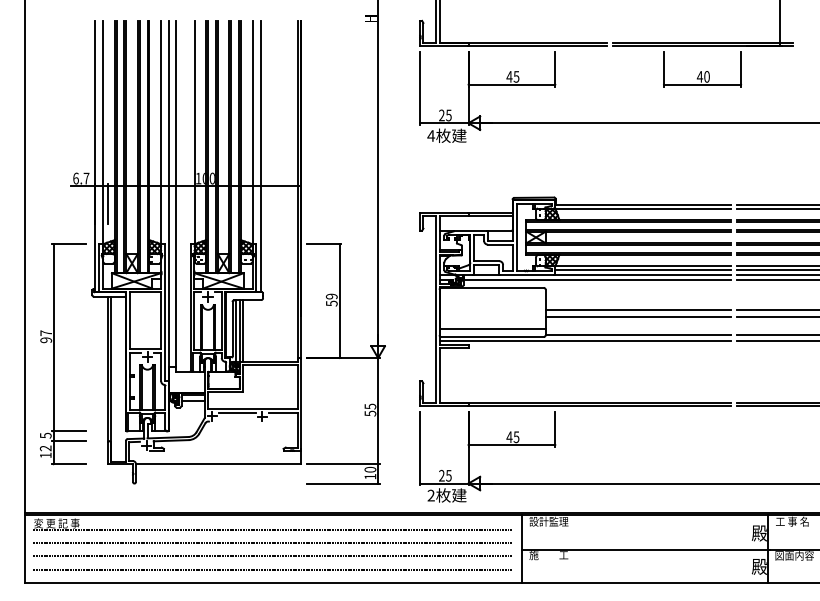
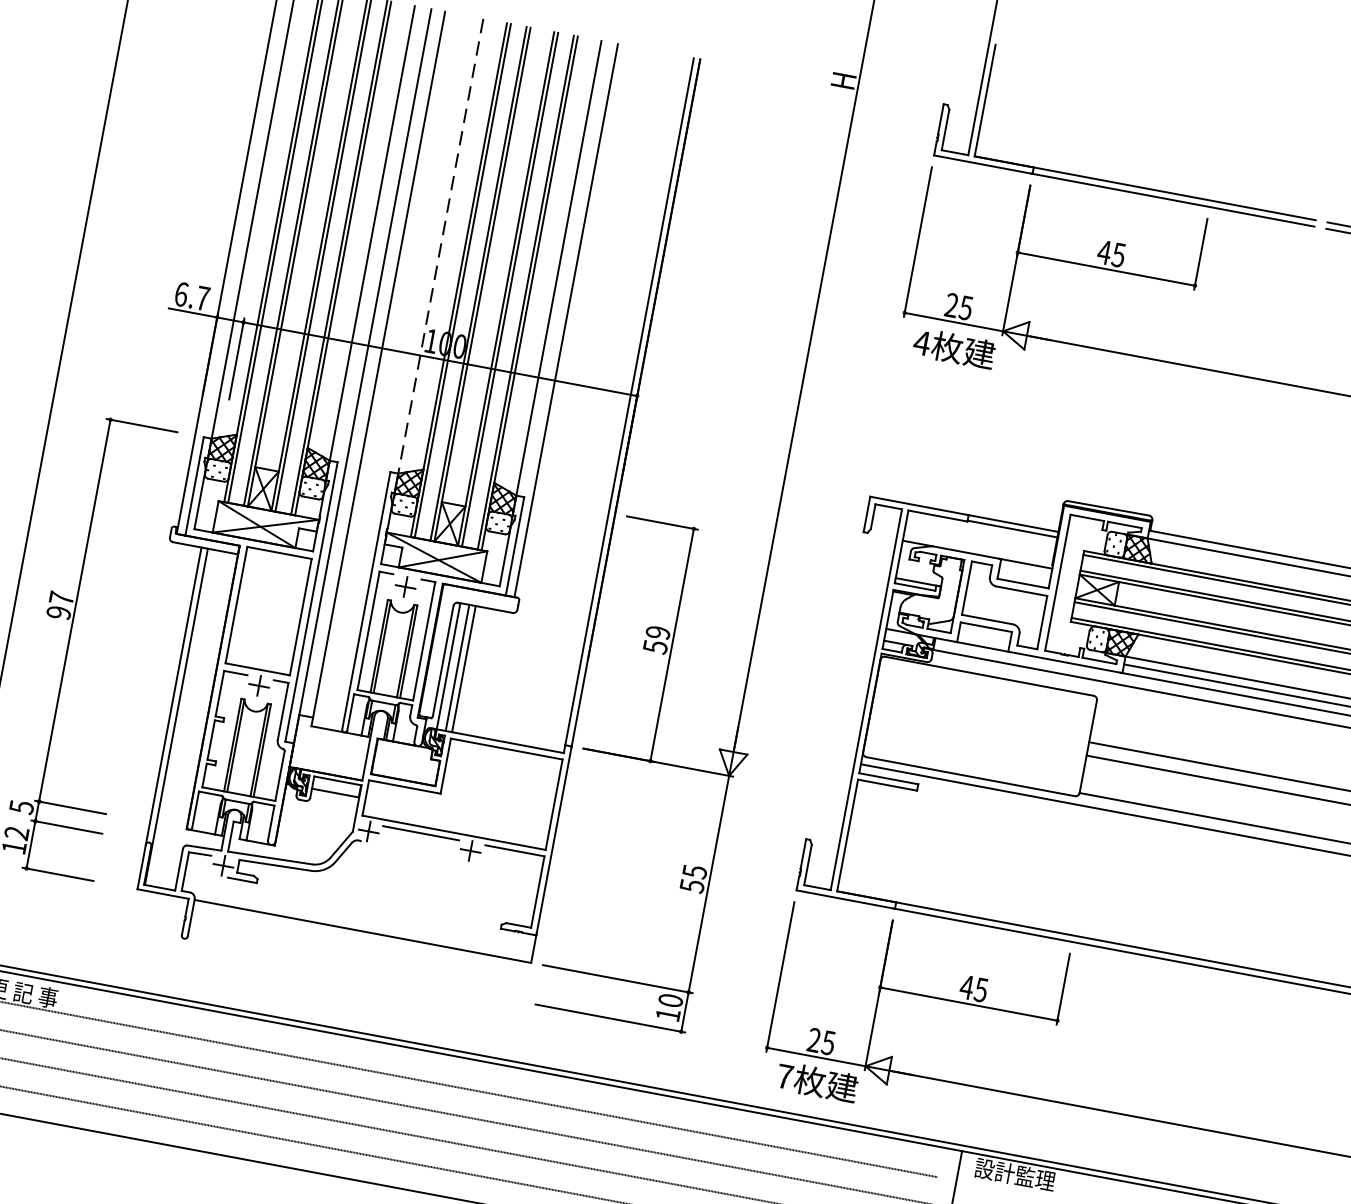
line: (194, 133) -> (440, 247), solid -> dashed
line: (492, 329) -> (973, 761), removed
text: (430, 495) -> (783, 1076), 2 -> 7

